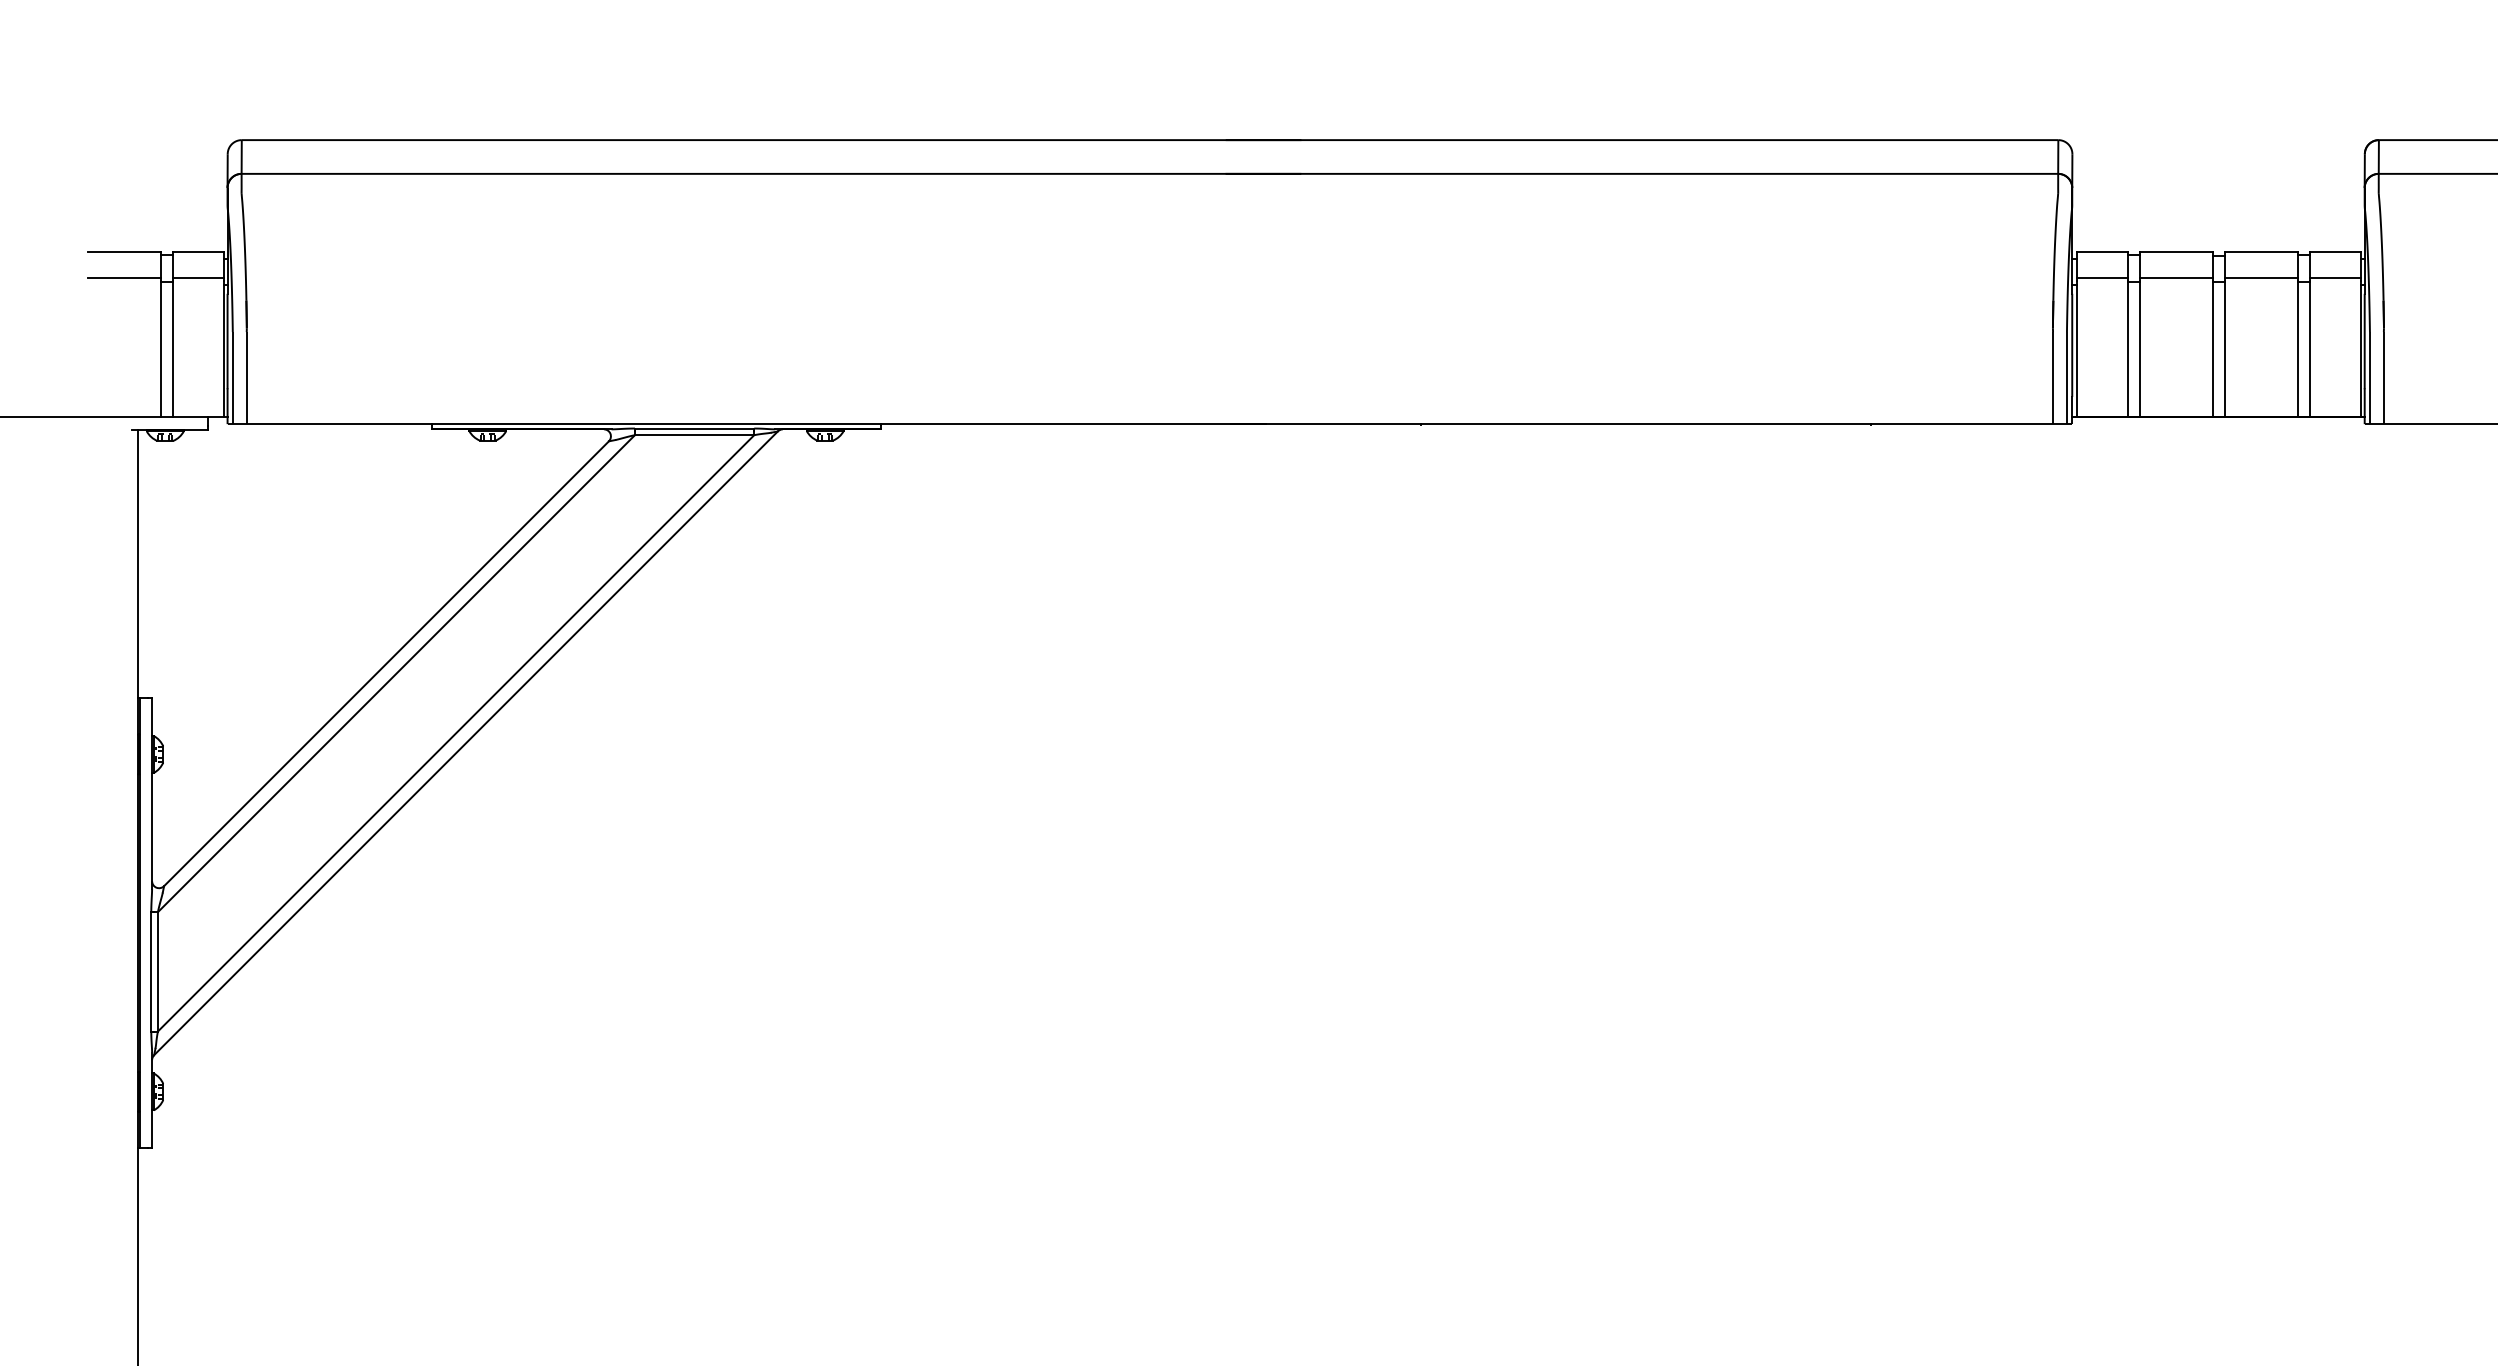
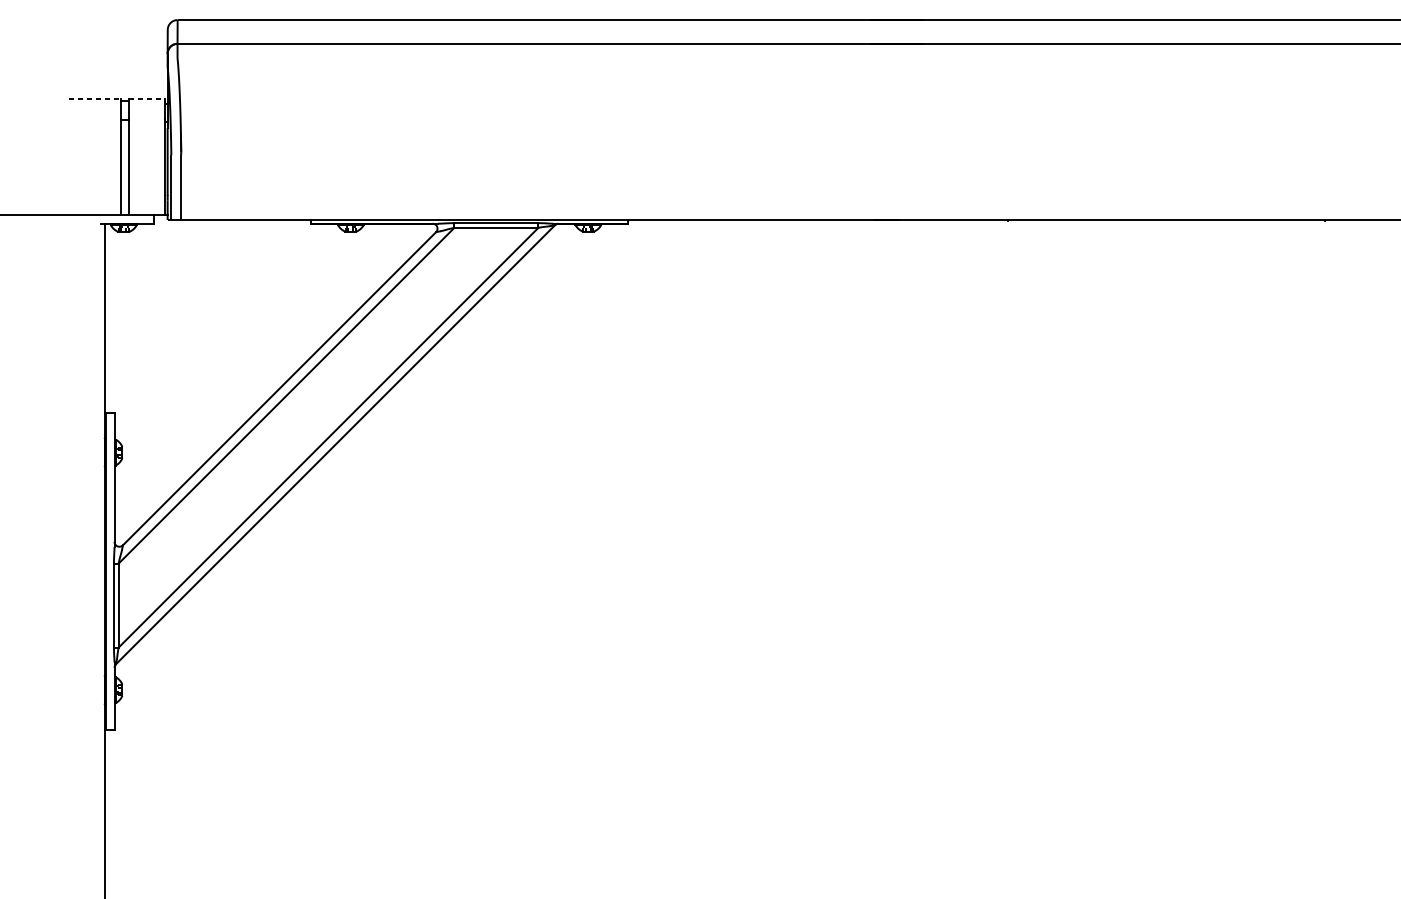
line: (124, 251) -> (95, 98), solid -> dashed
line: (198, 251) -> (147, 98), solid -> dashed
line: (123, 278) -> (94, 117), removed
line: (198, 278) -> (147, 117), removed

